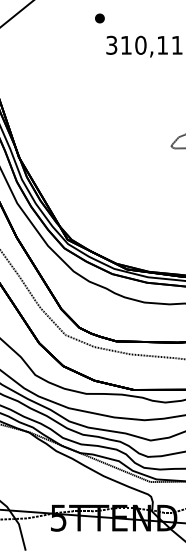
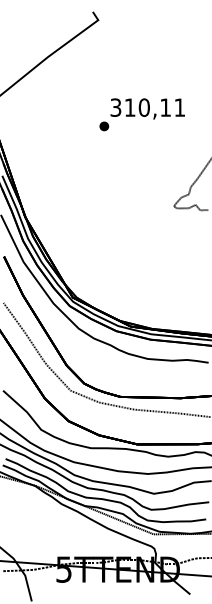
part: (100, 18) -> (104, 126), moved

